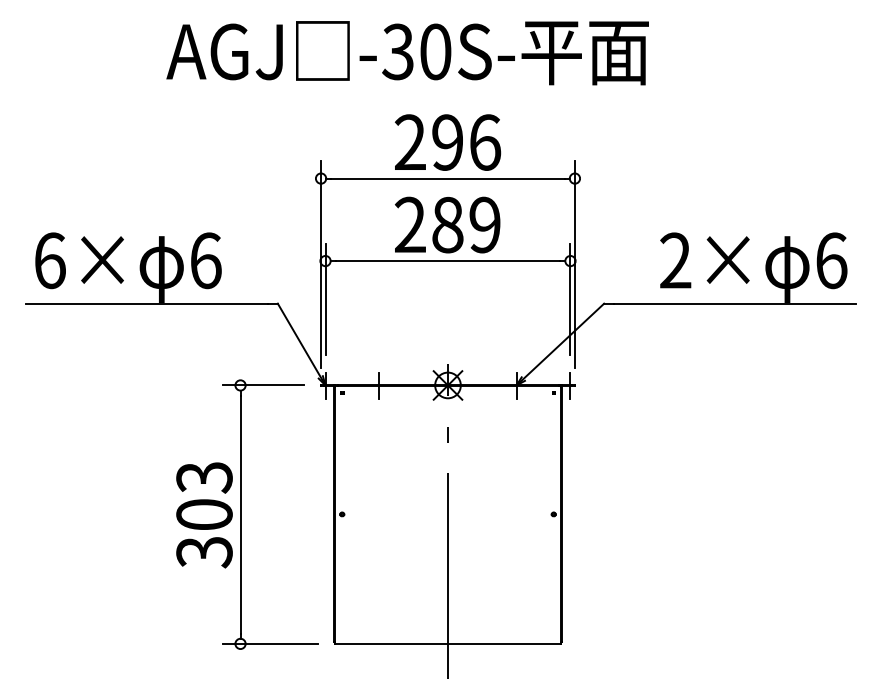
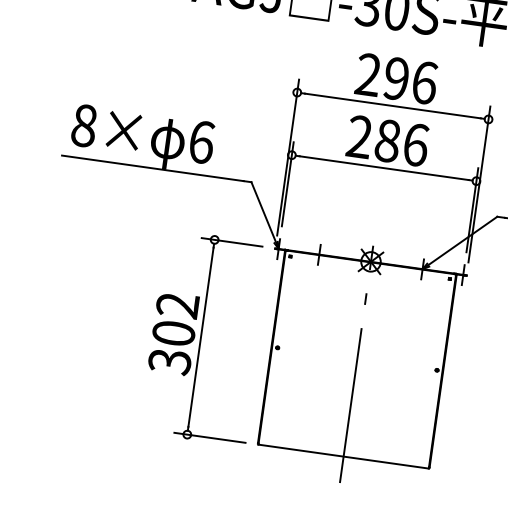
text: (485, 224) -> (416, 144), 289 -> 286
text: (49, 260) -> (83, 125), 6× -> 8×
text: (204, 477) -> (177, 305), 303 -> 302

